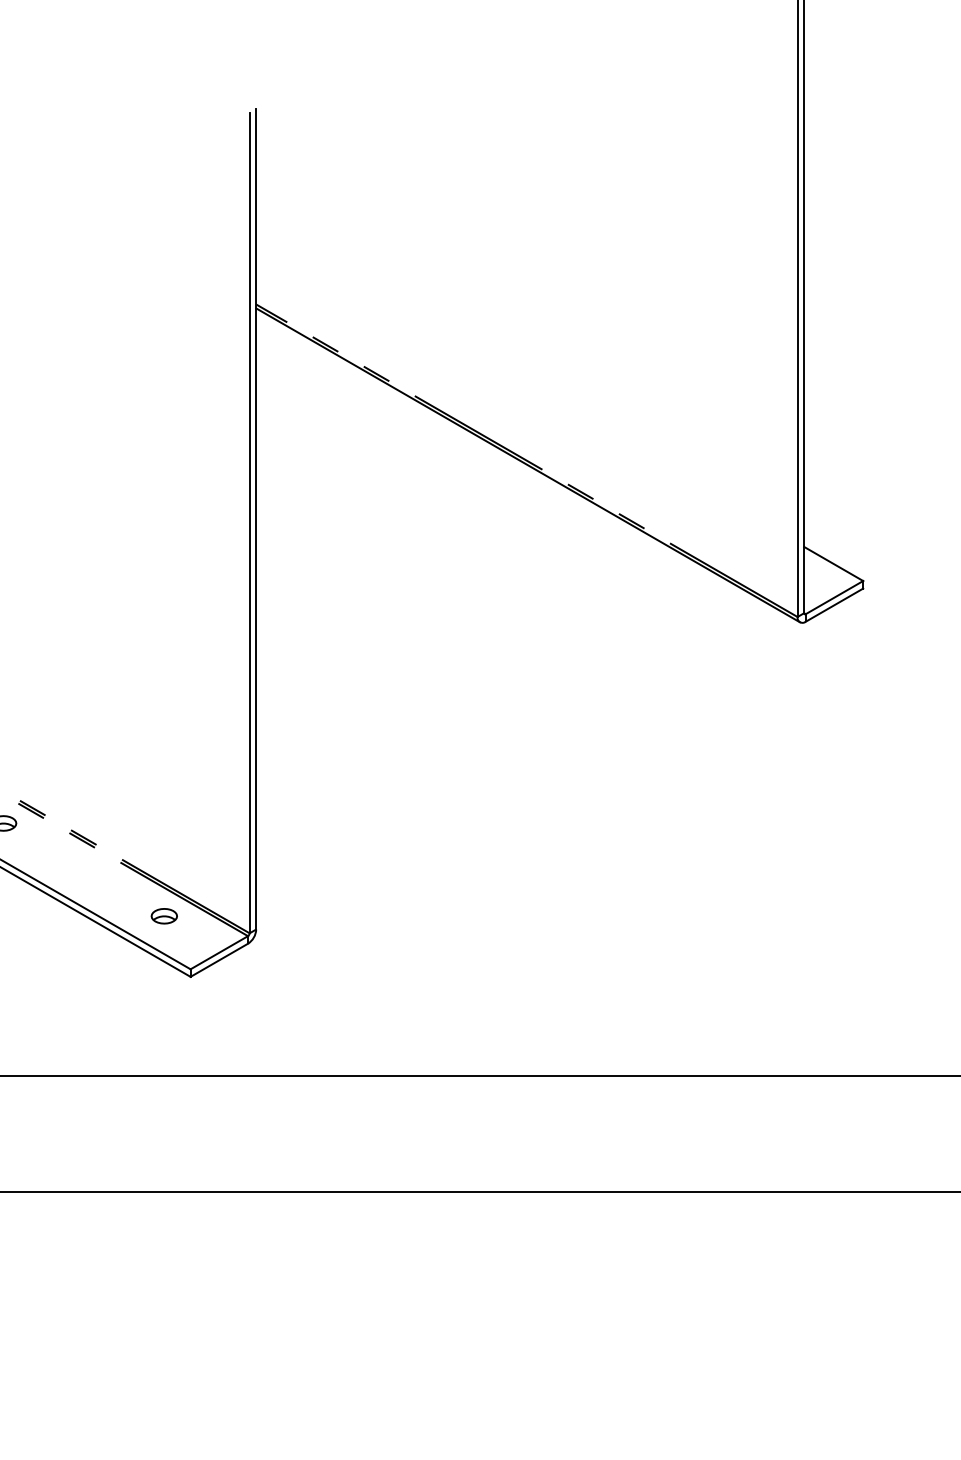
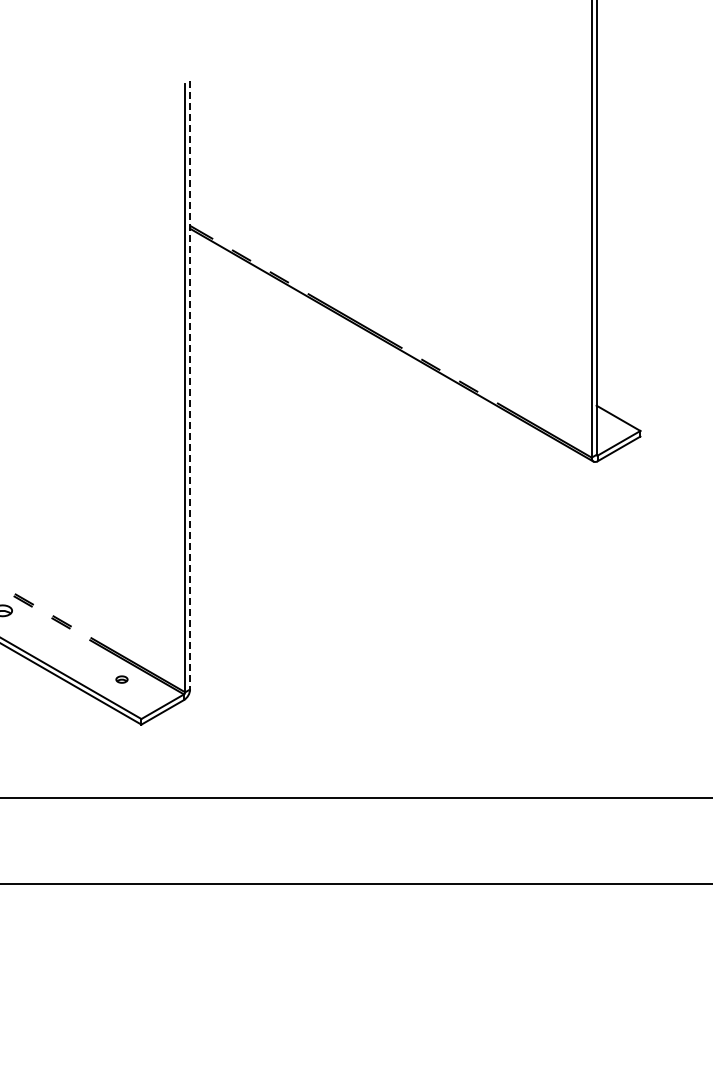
line: (256, 519) -> (190, 385), solid -> dashed
part: (163, 916) -> (121, 679), size x0.6

